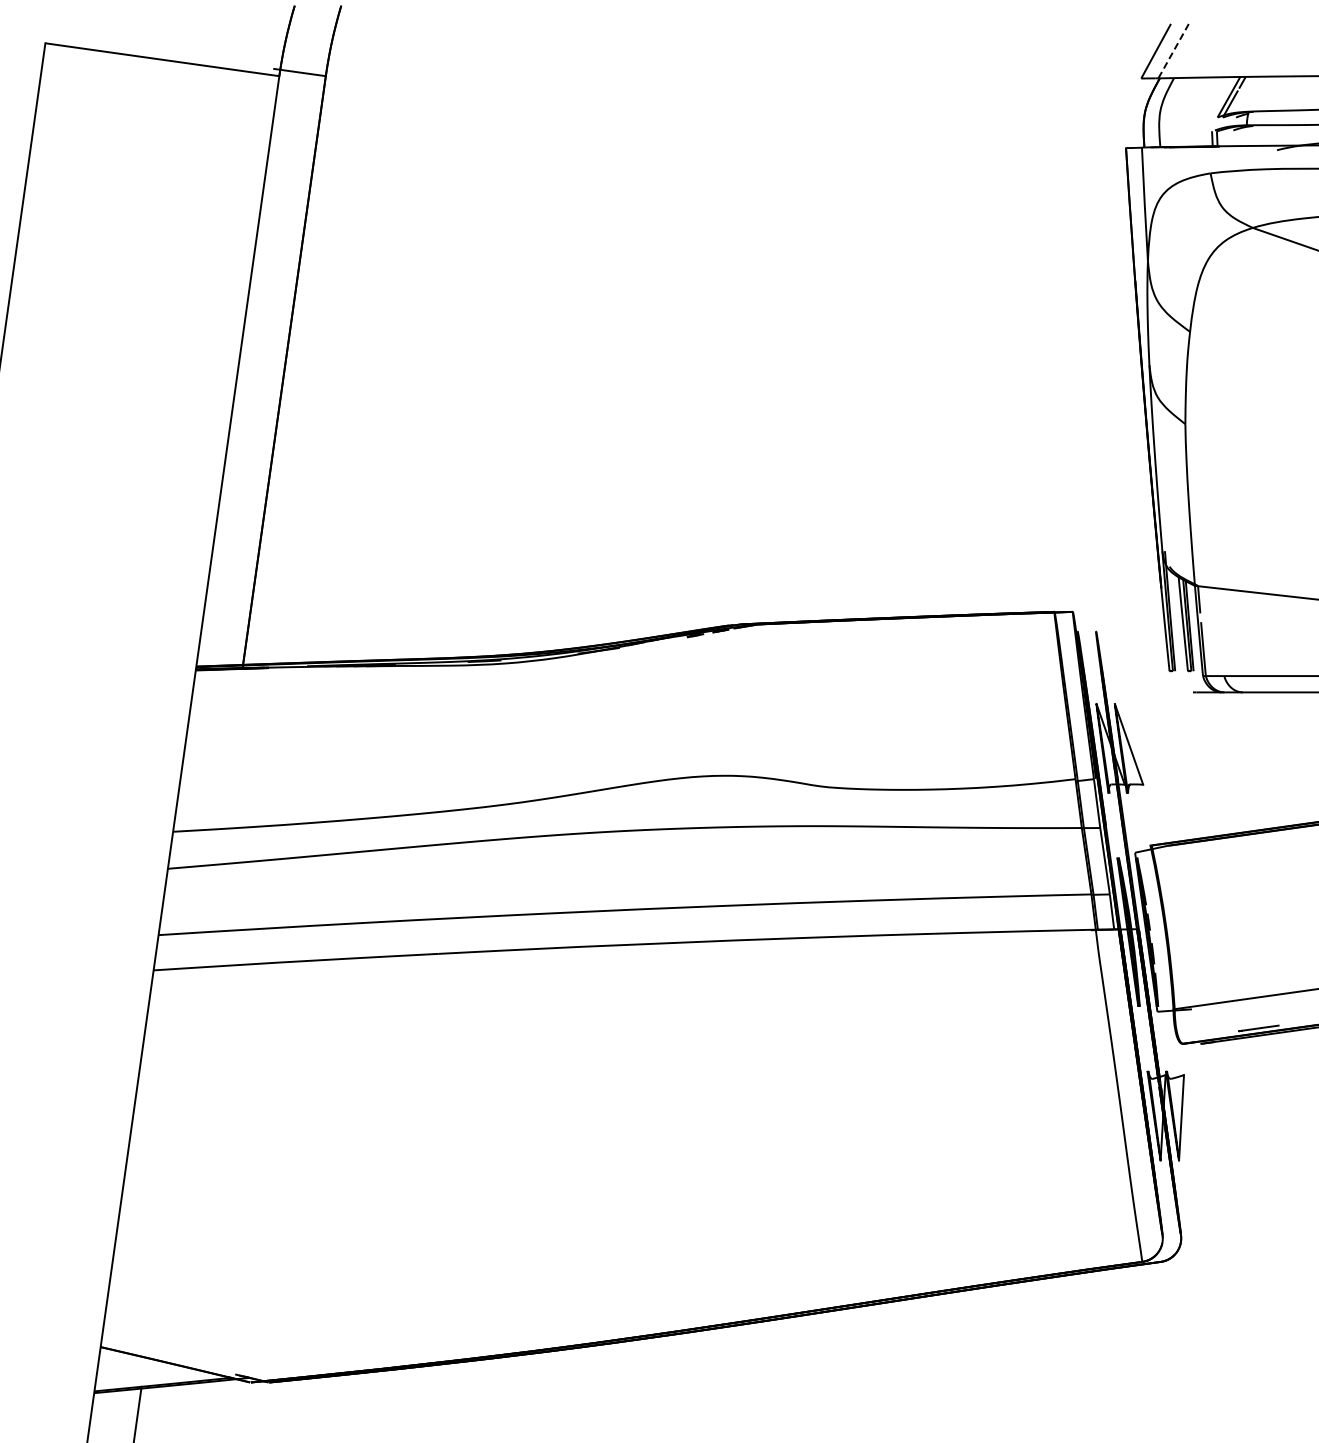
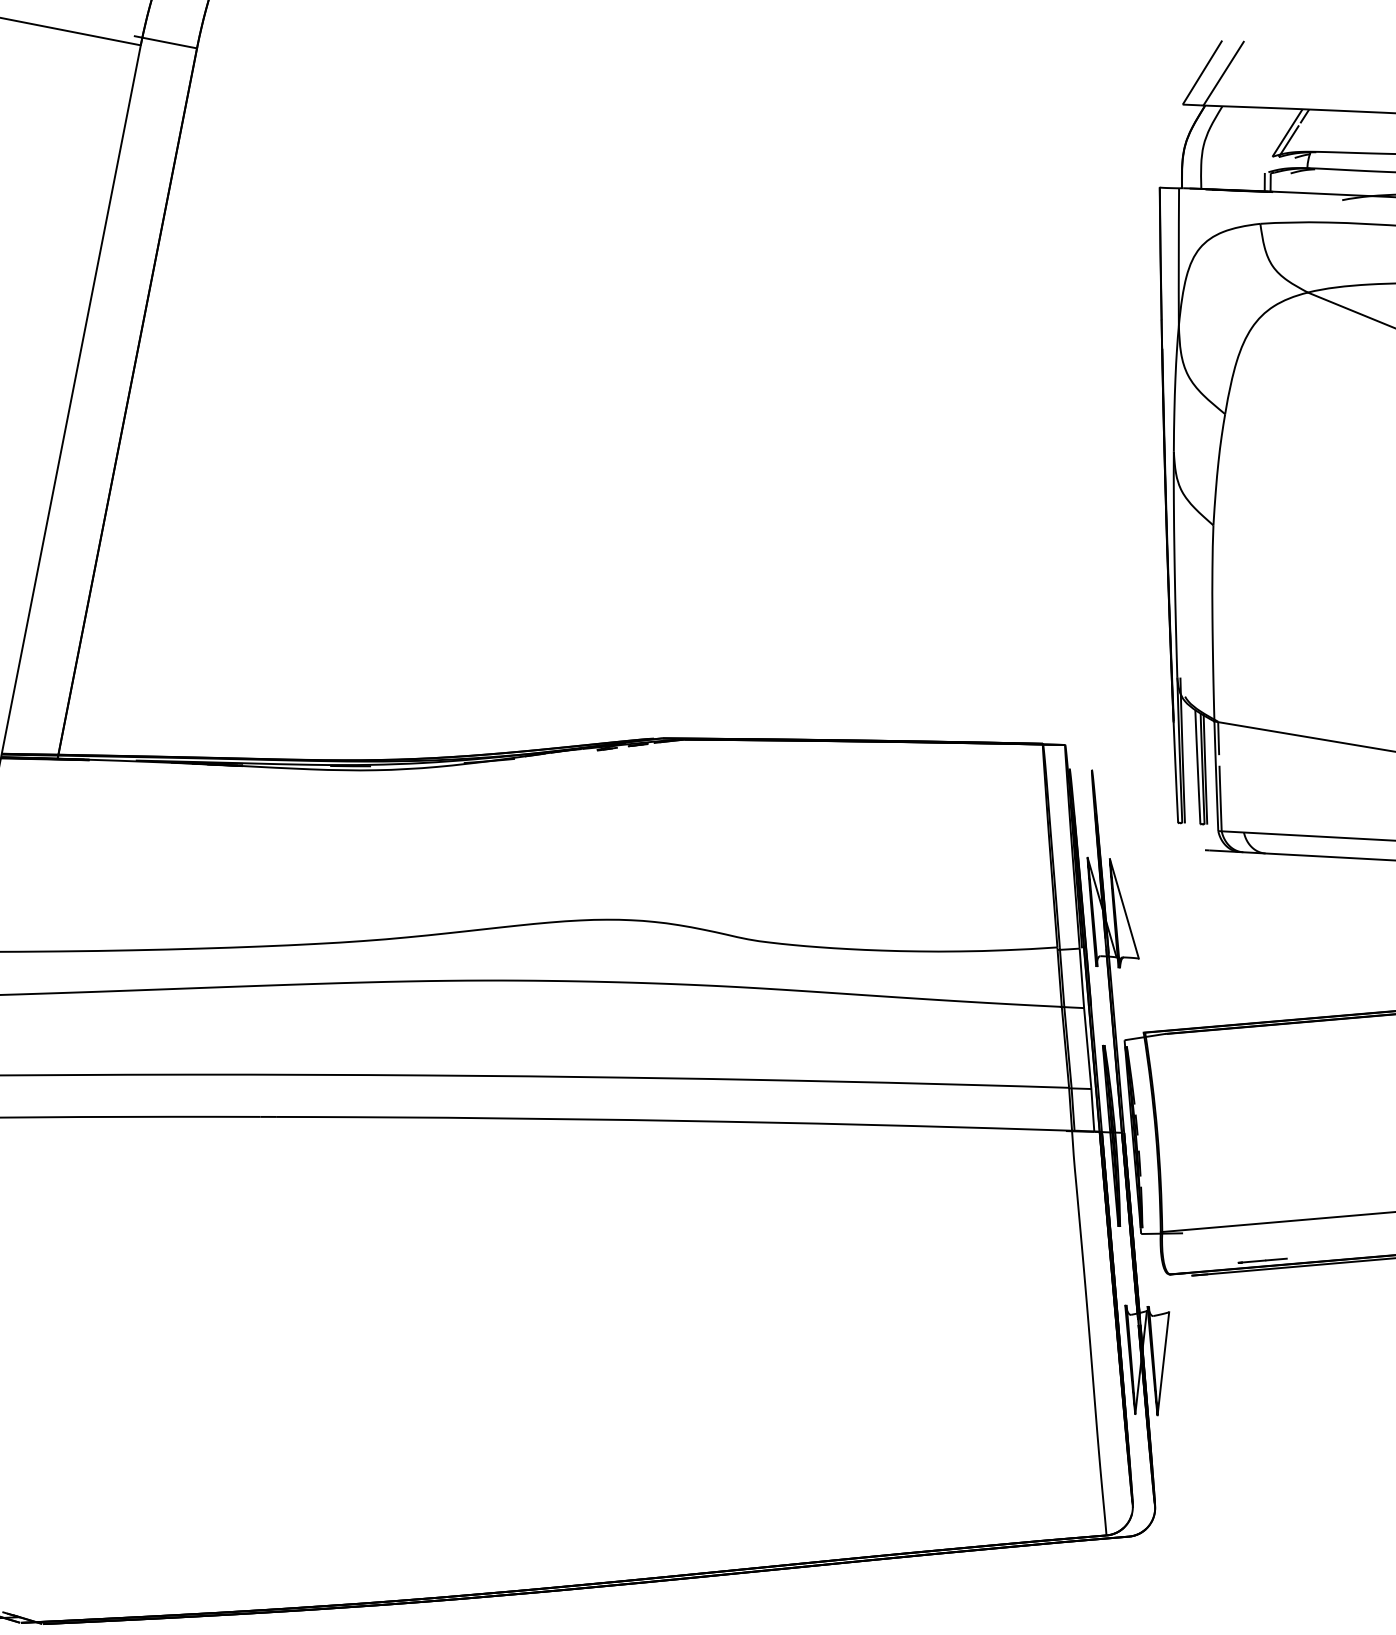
line: (1173, 51) -> (1223, 74), dashed -> solid

